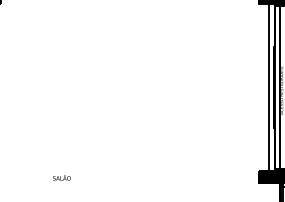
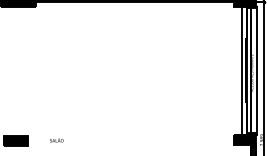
text: (61, 178) -> (56, 140), moved

